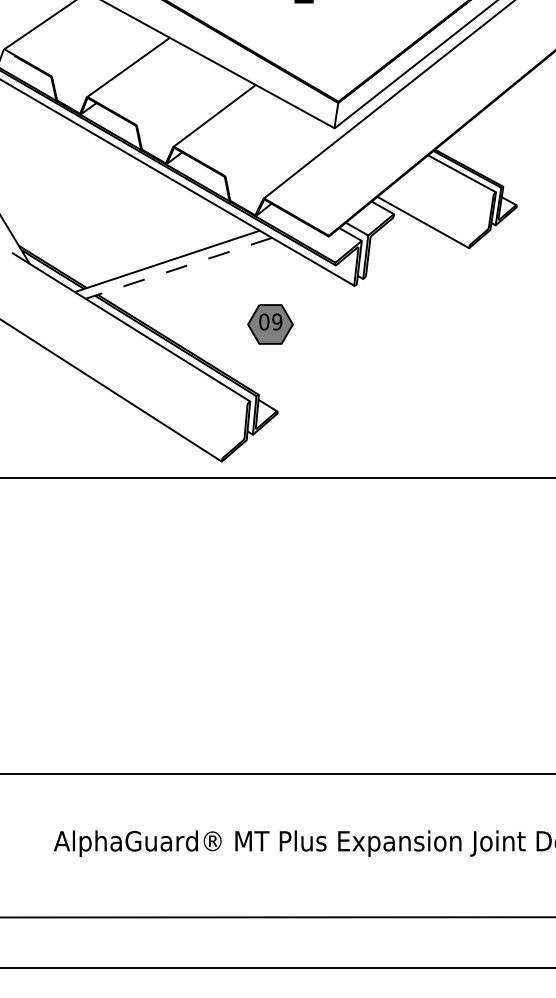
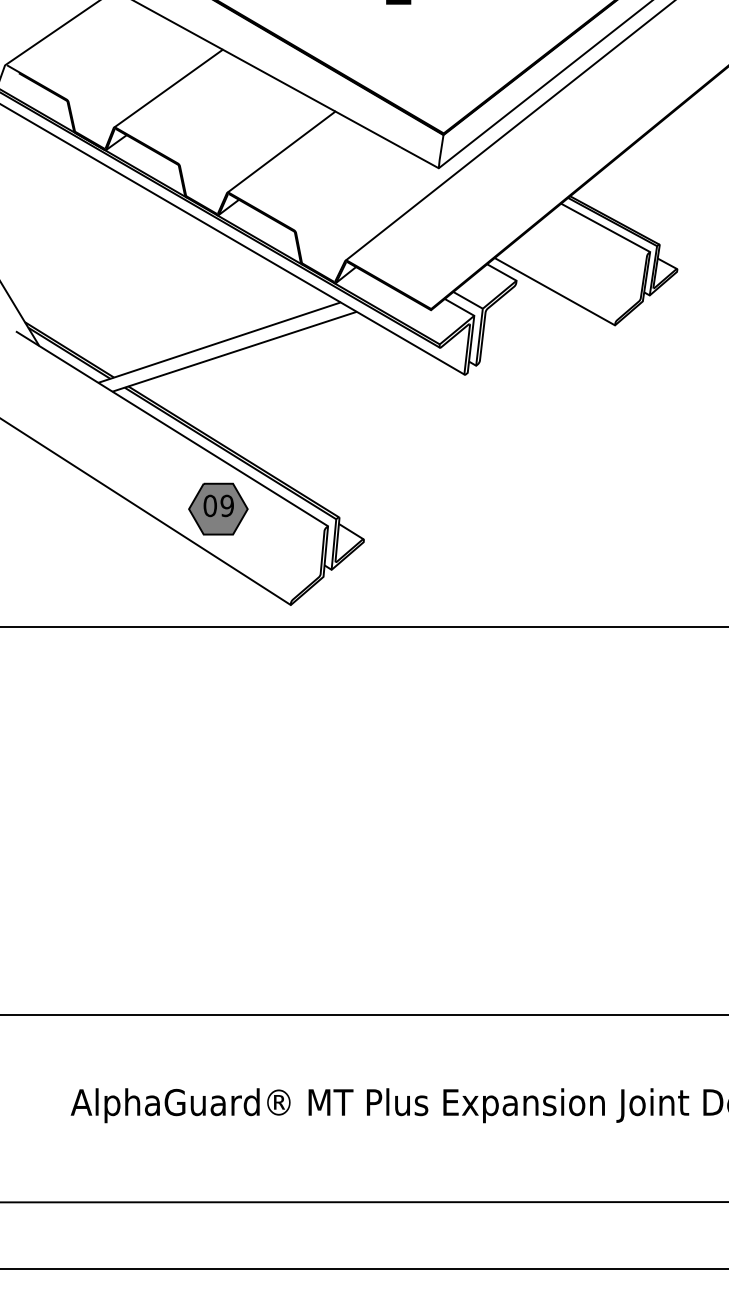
line: (177, 268) -> (232, 351), dashed -> solid
part: (270, 324) -> (218, 509), moved

